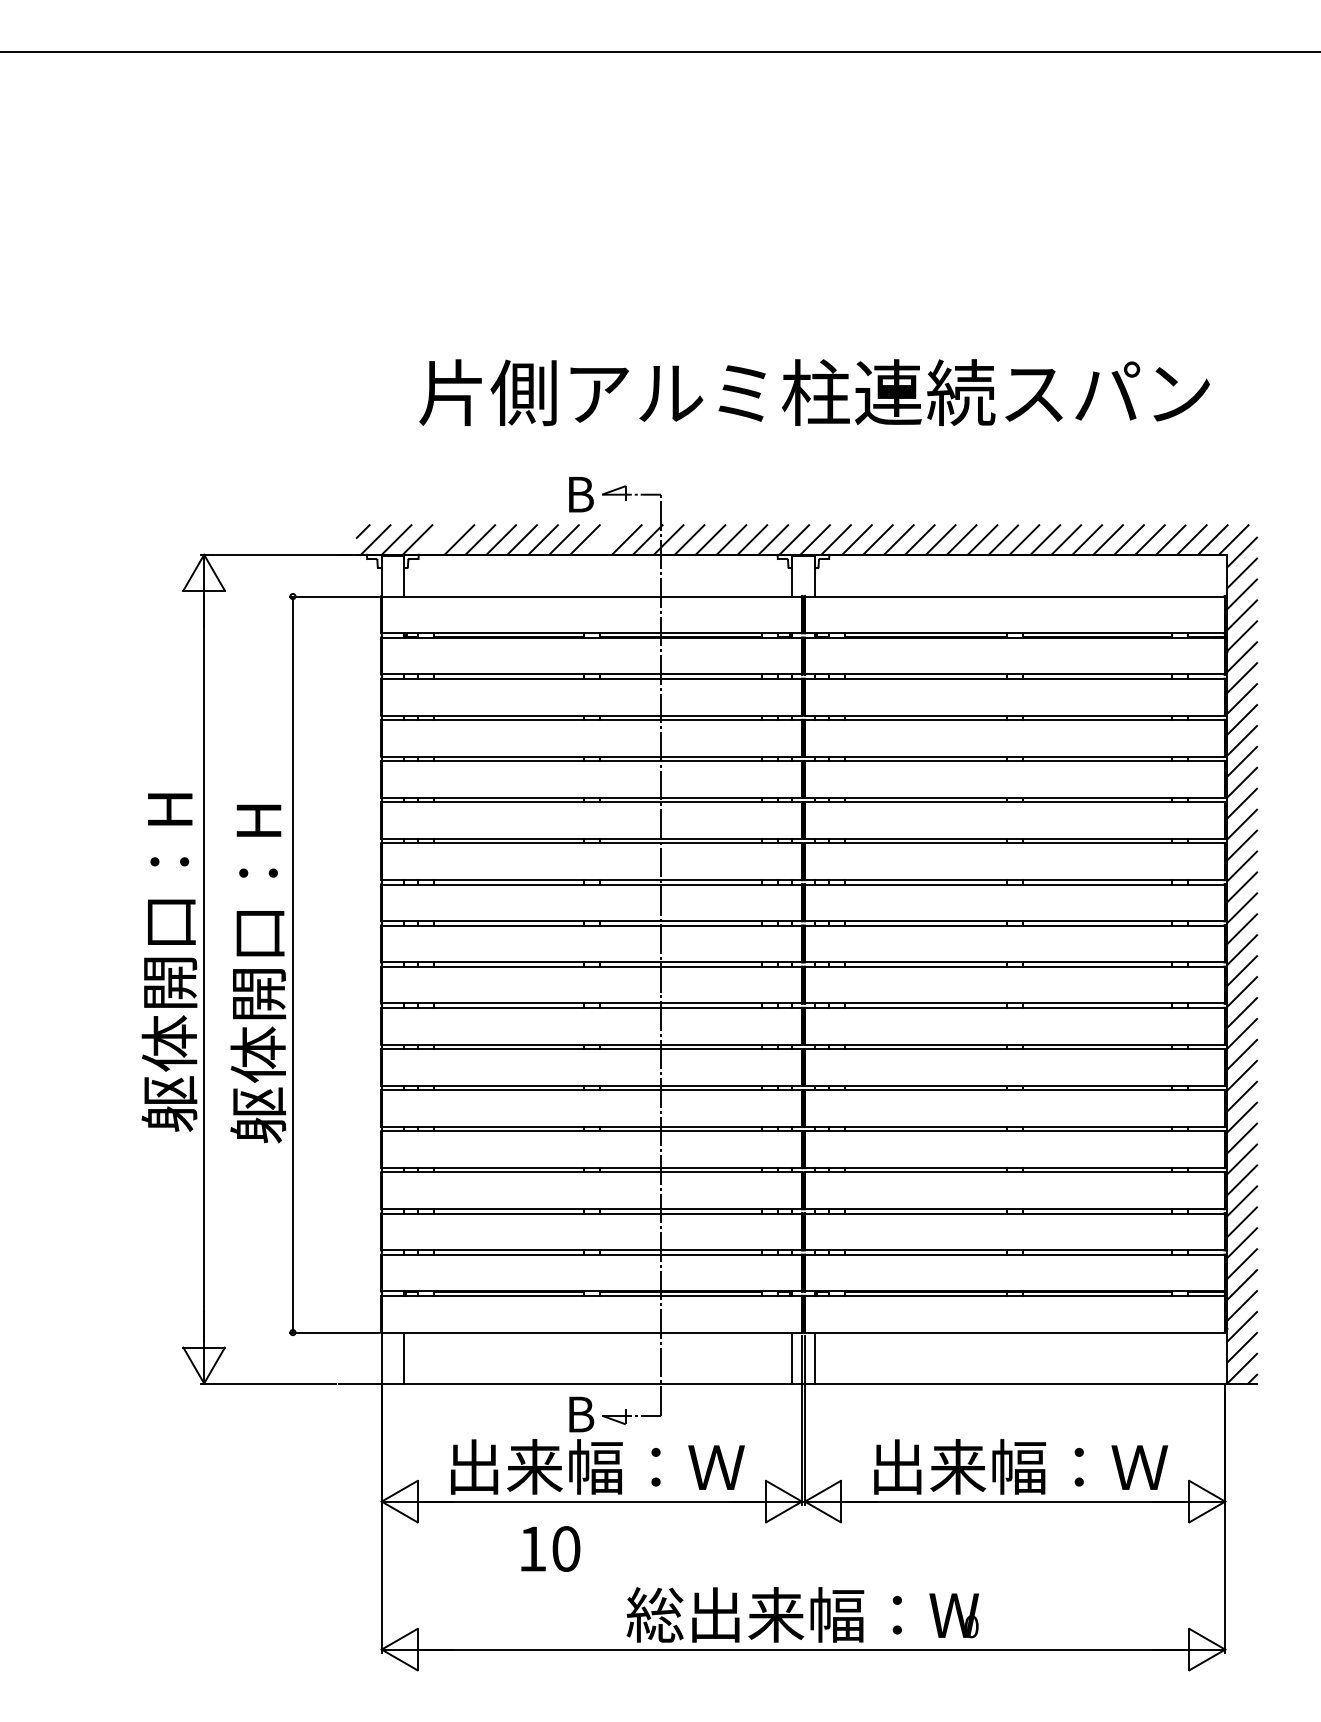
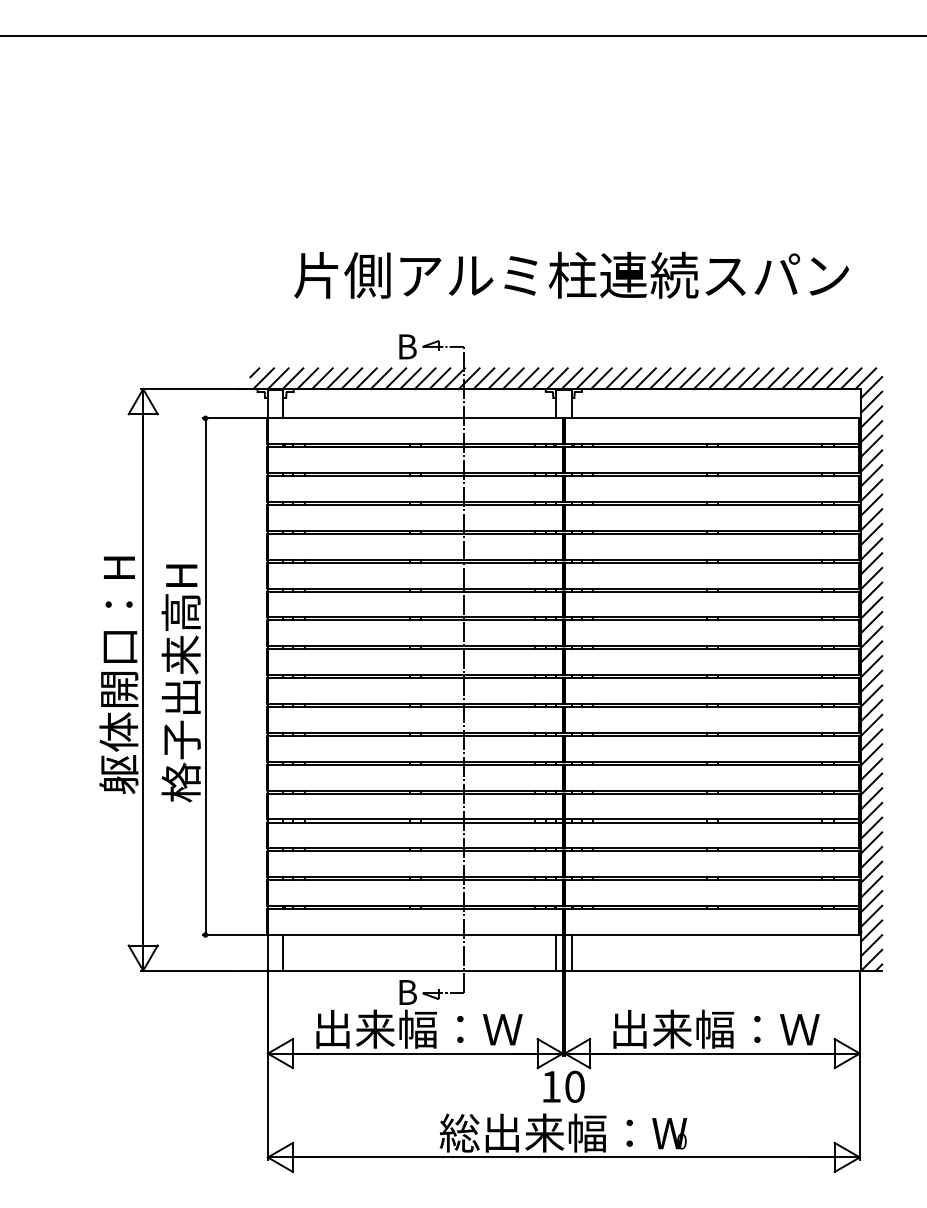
line: (438, 539) -> (307, 378), added
line: (605, 539) -> (424, 378), added
text: (258, 994) -> (181, 697), 躯体開口：H -> 格子出来高H
text: (550, 1548) -> (563, 1086), moved

